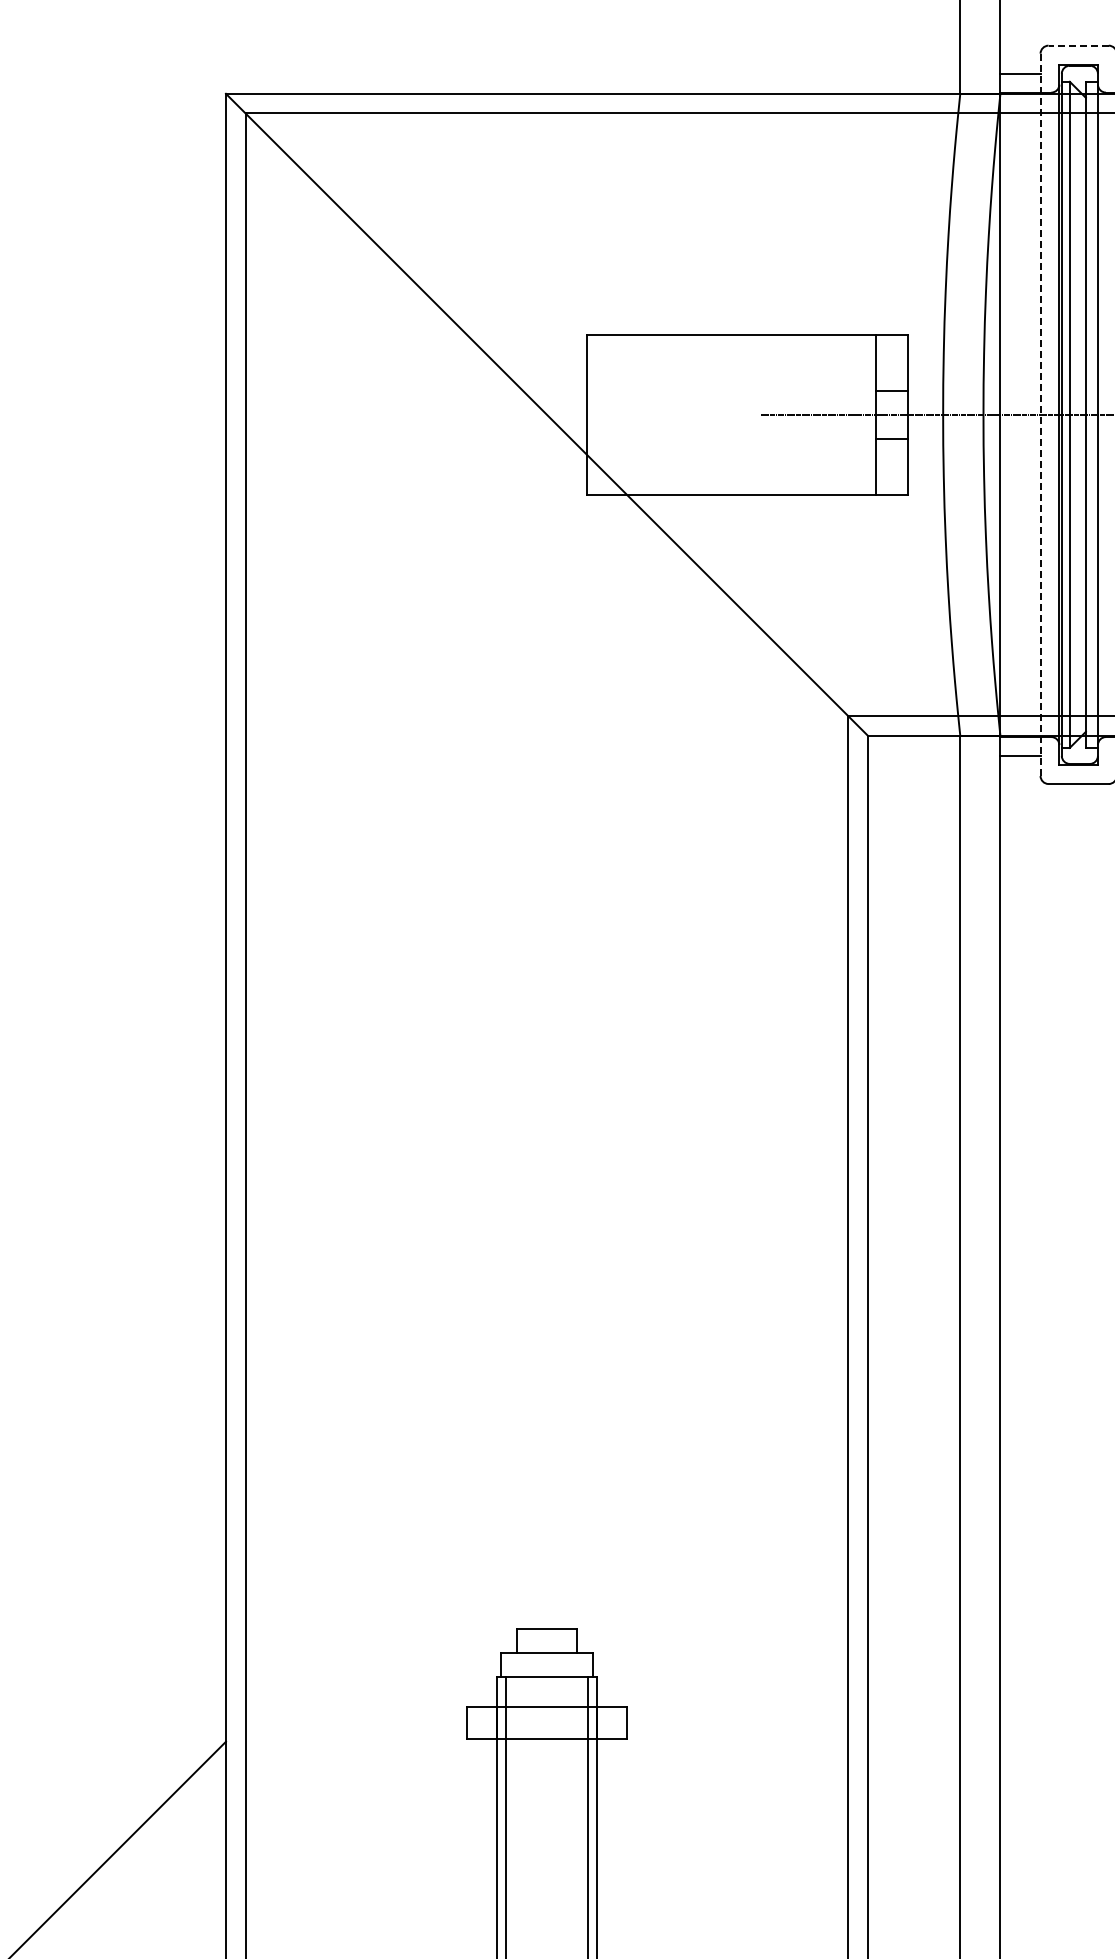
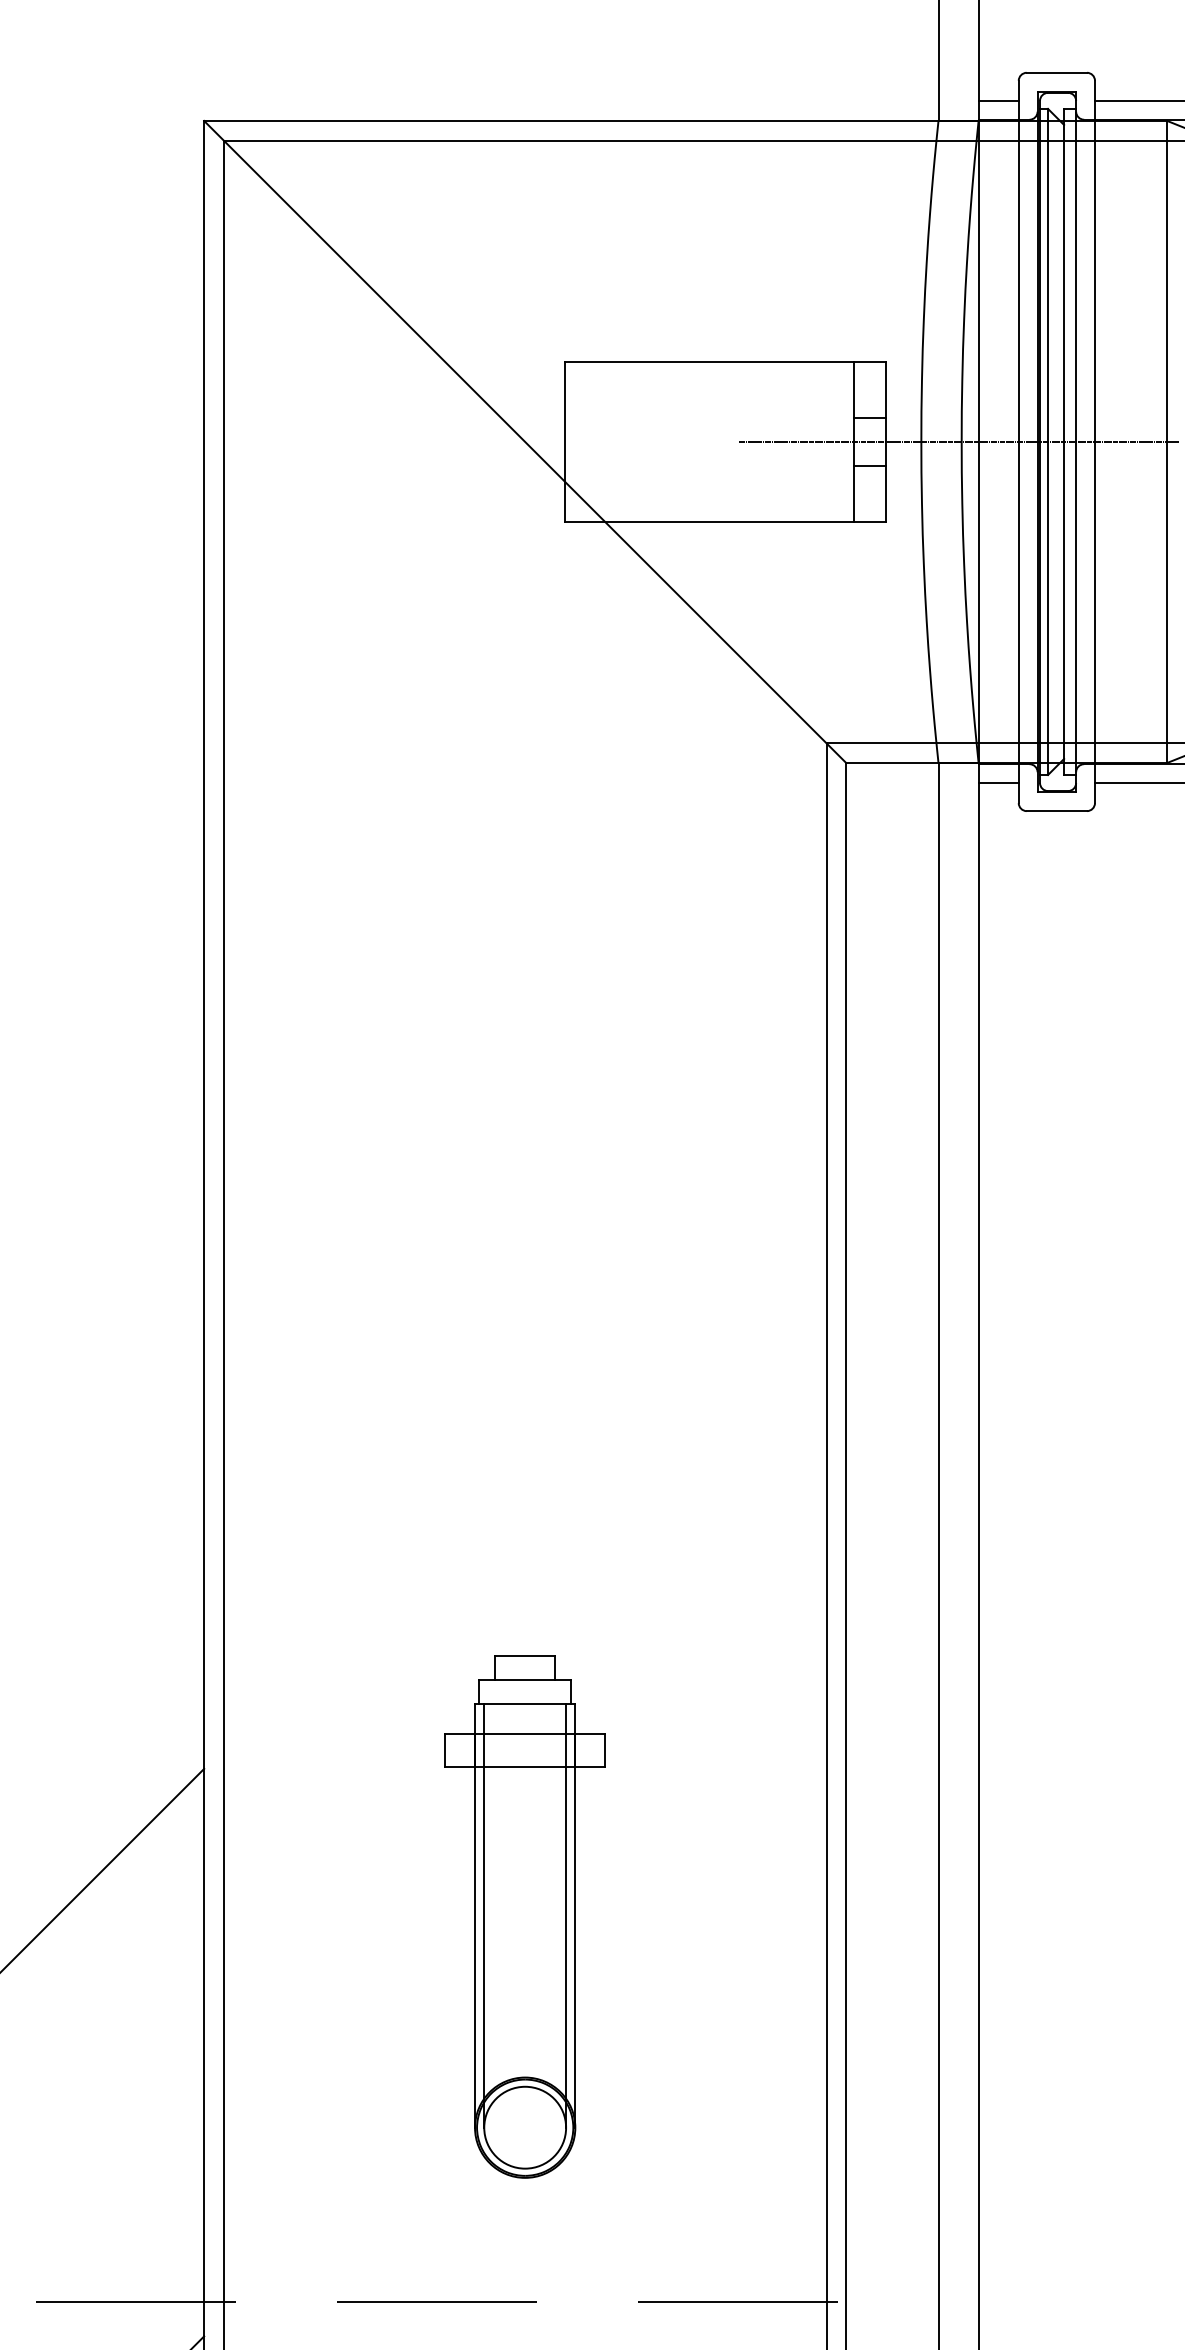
line: (1078, 45) -> (1056, 72), dashed -> solid
line: (1040, 414) -> (1018, 441), dashed -> solid

